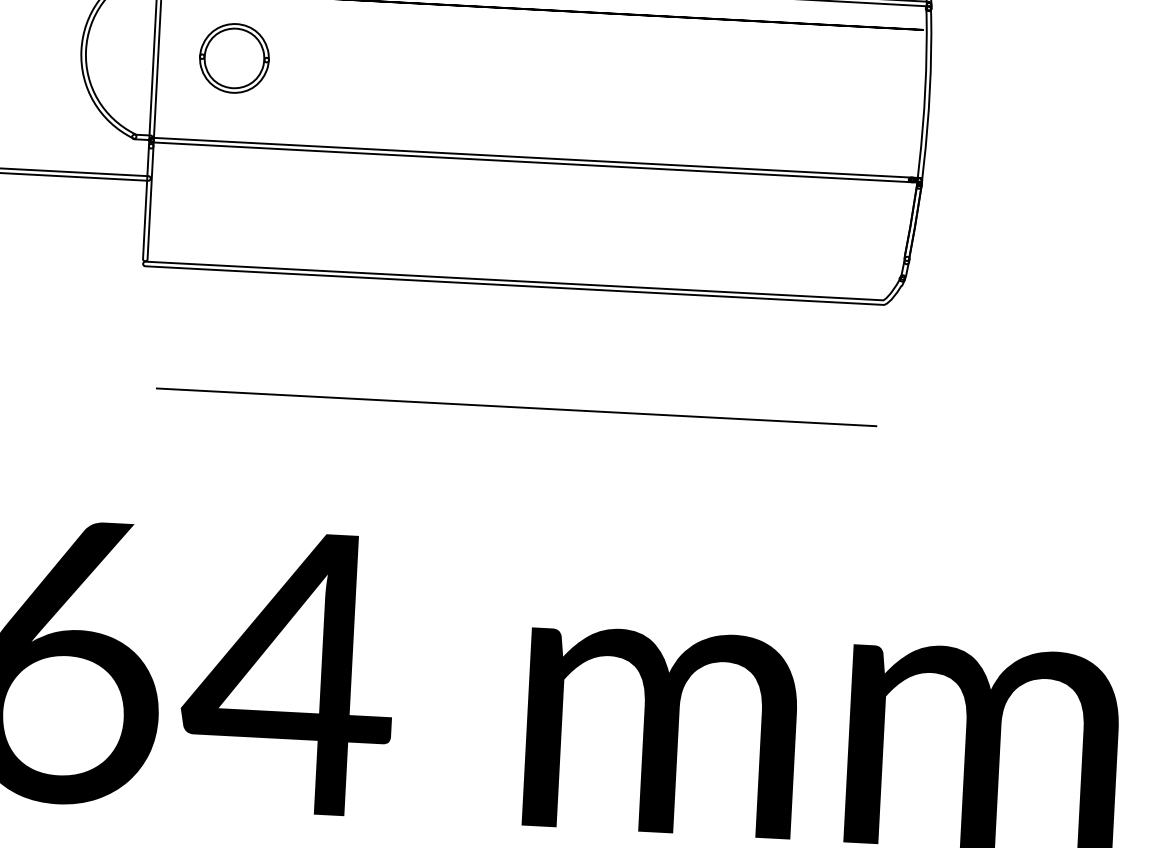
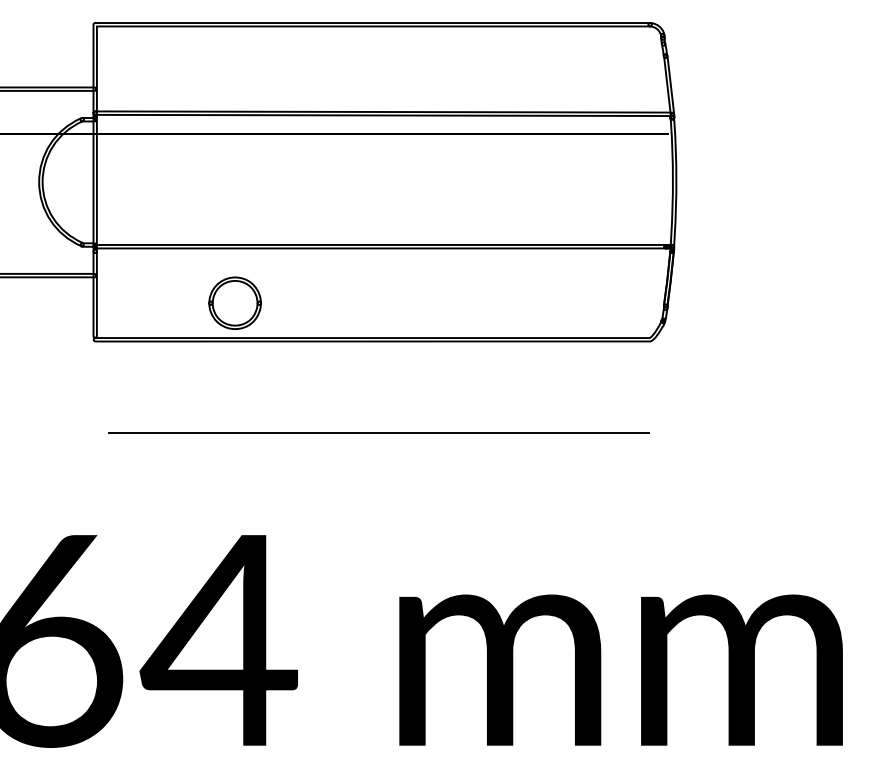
part: (233, 57) -> (234, 302), moved

